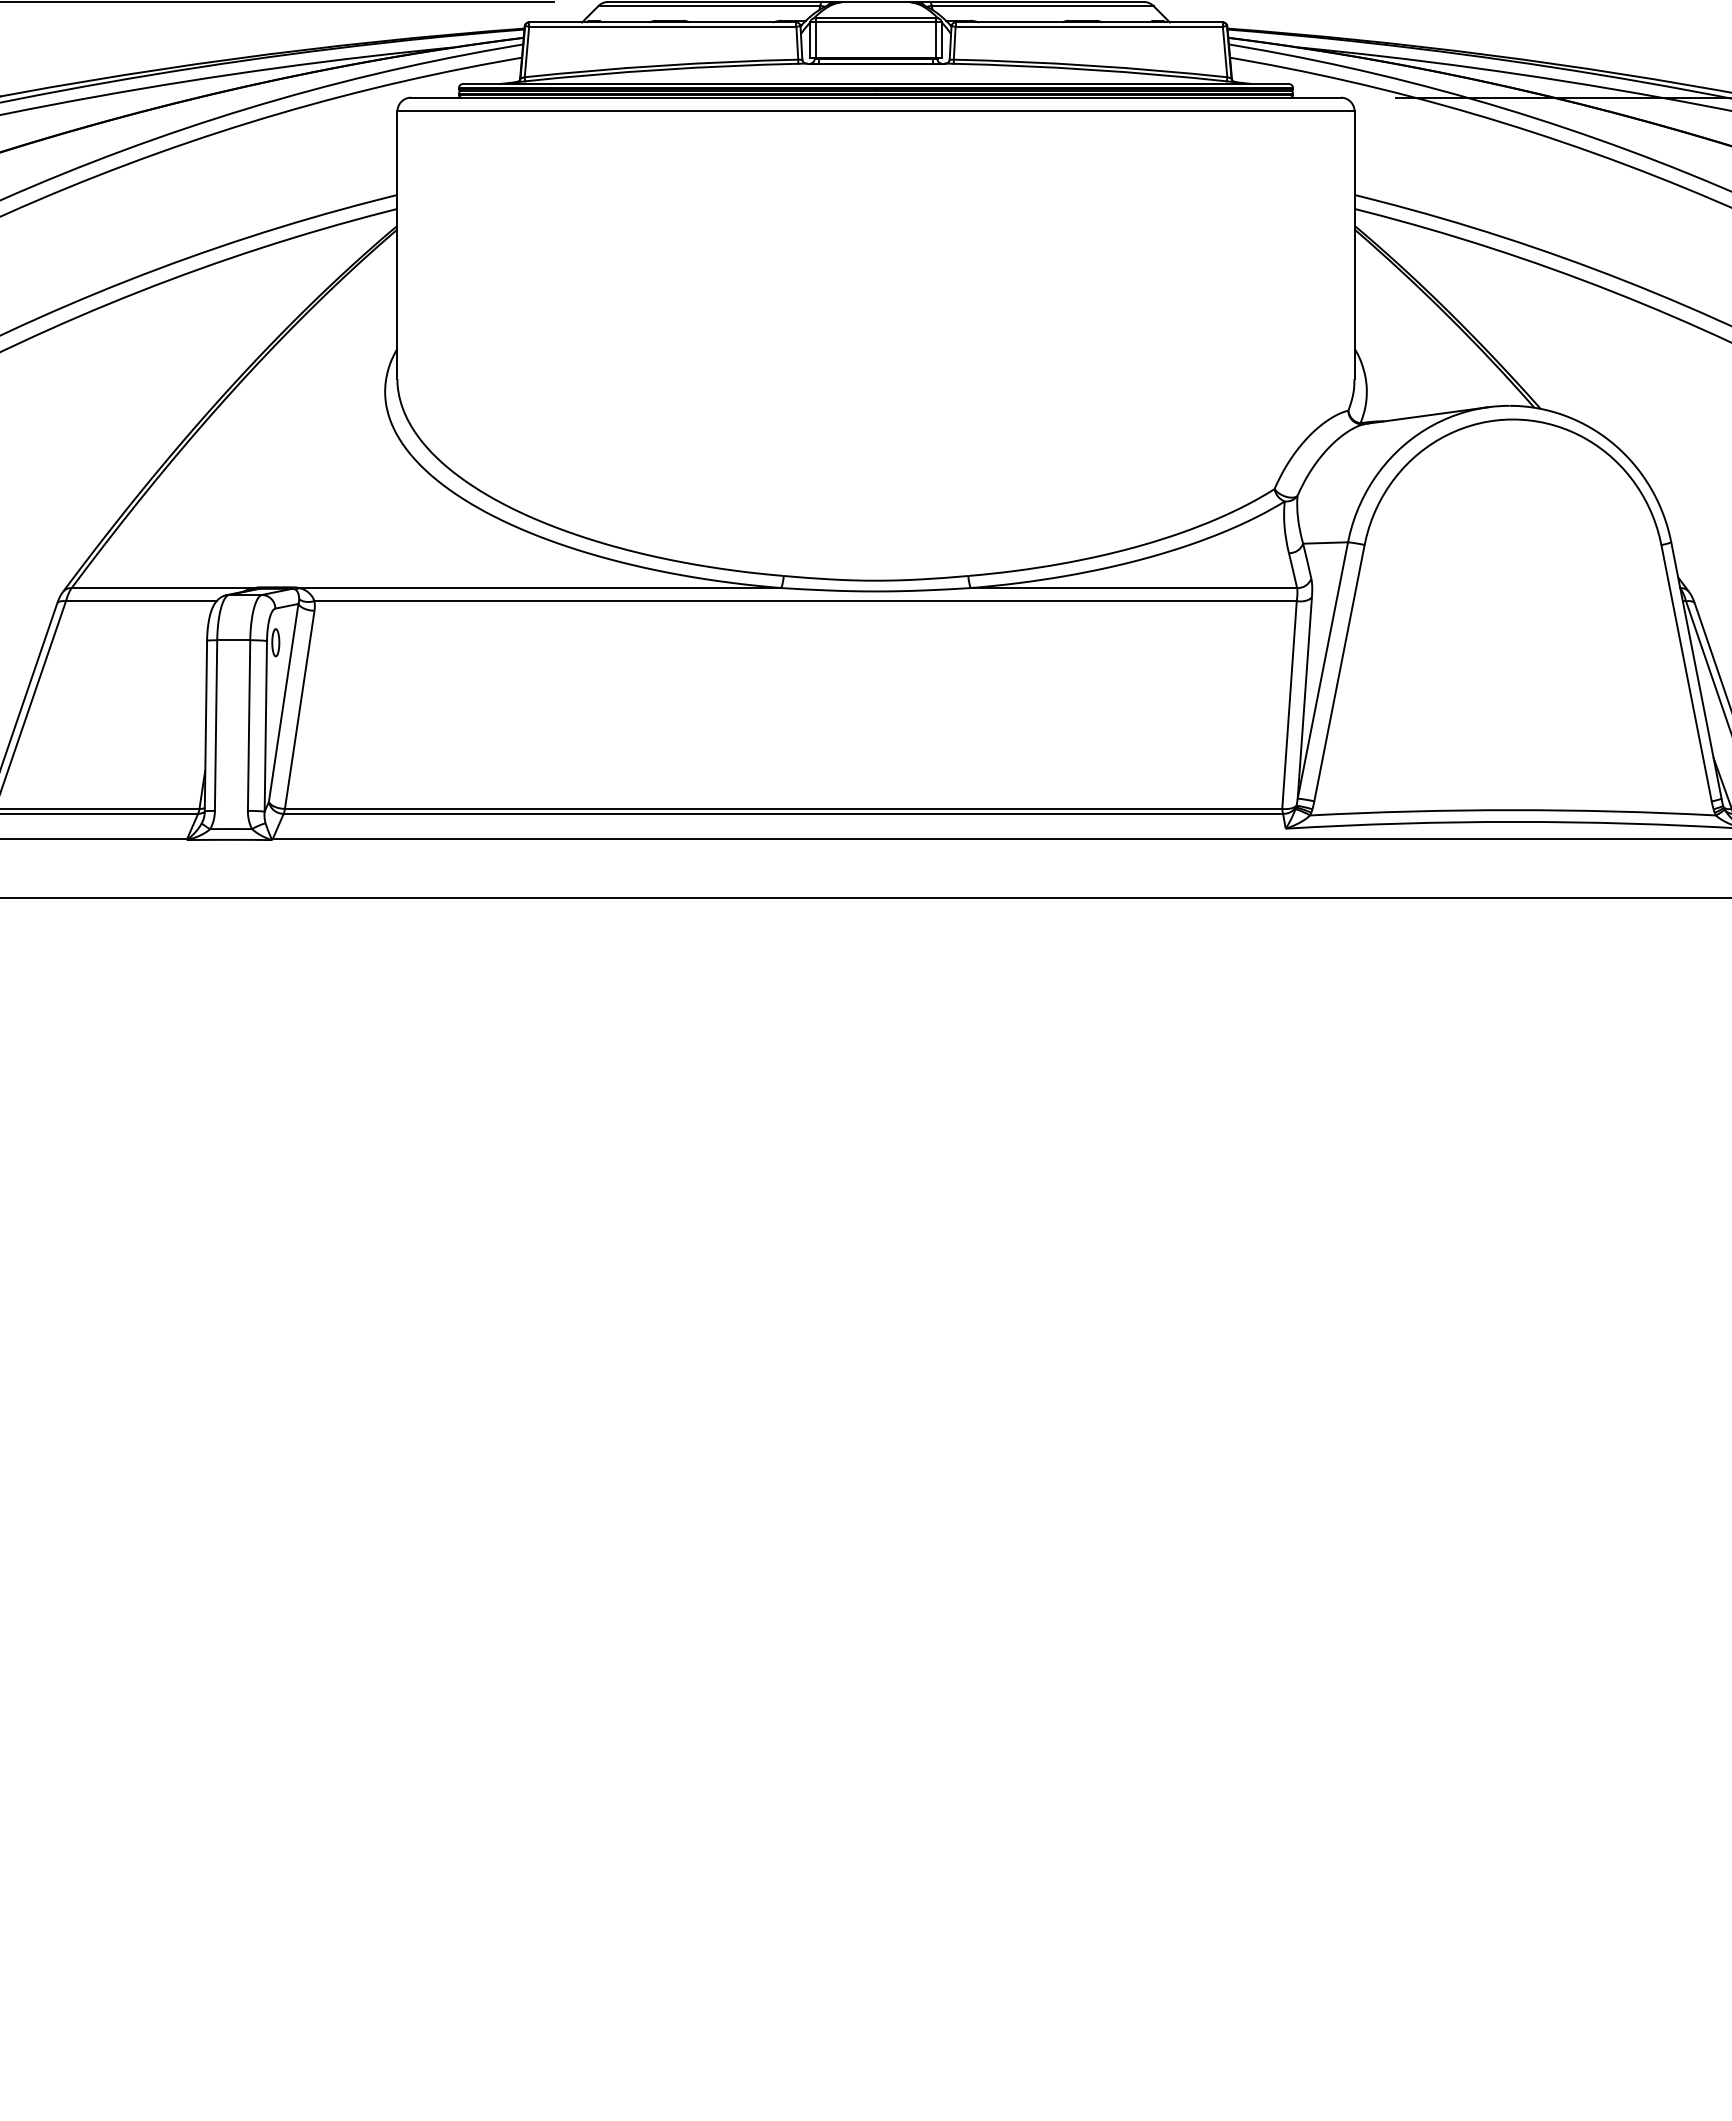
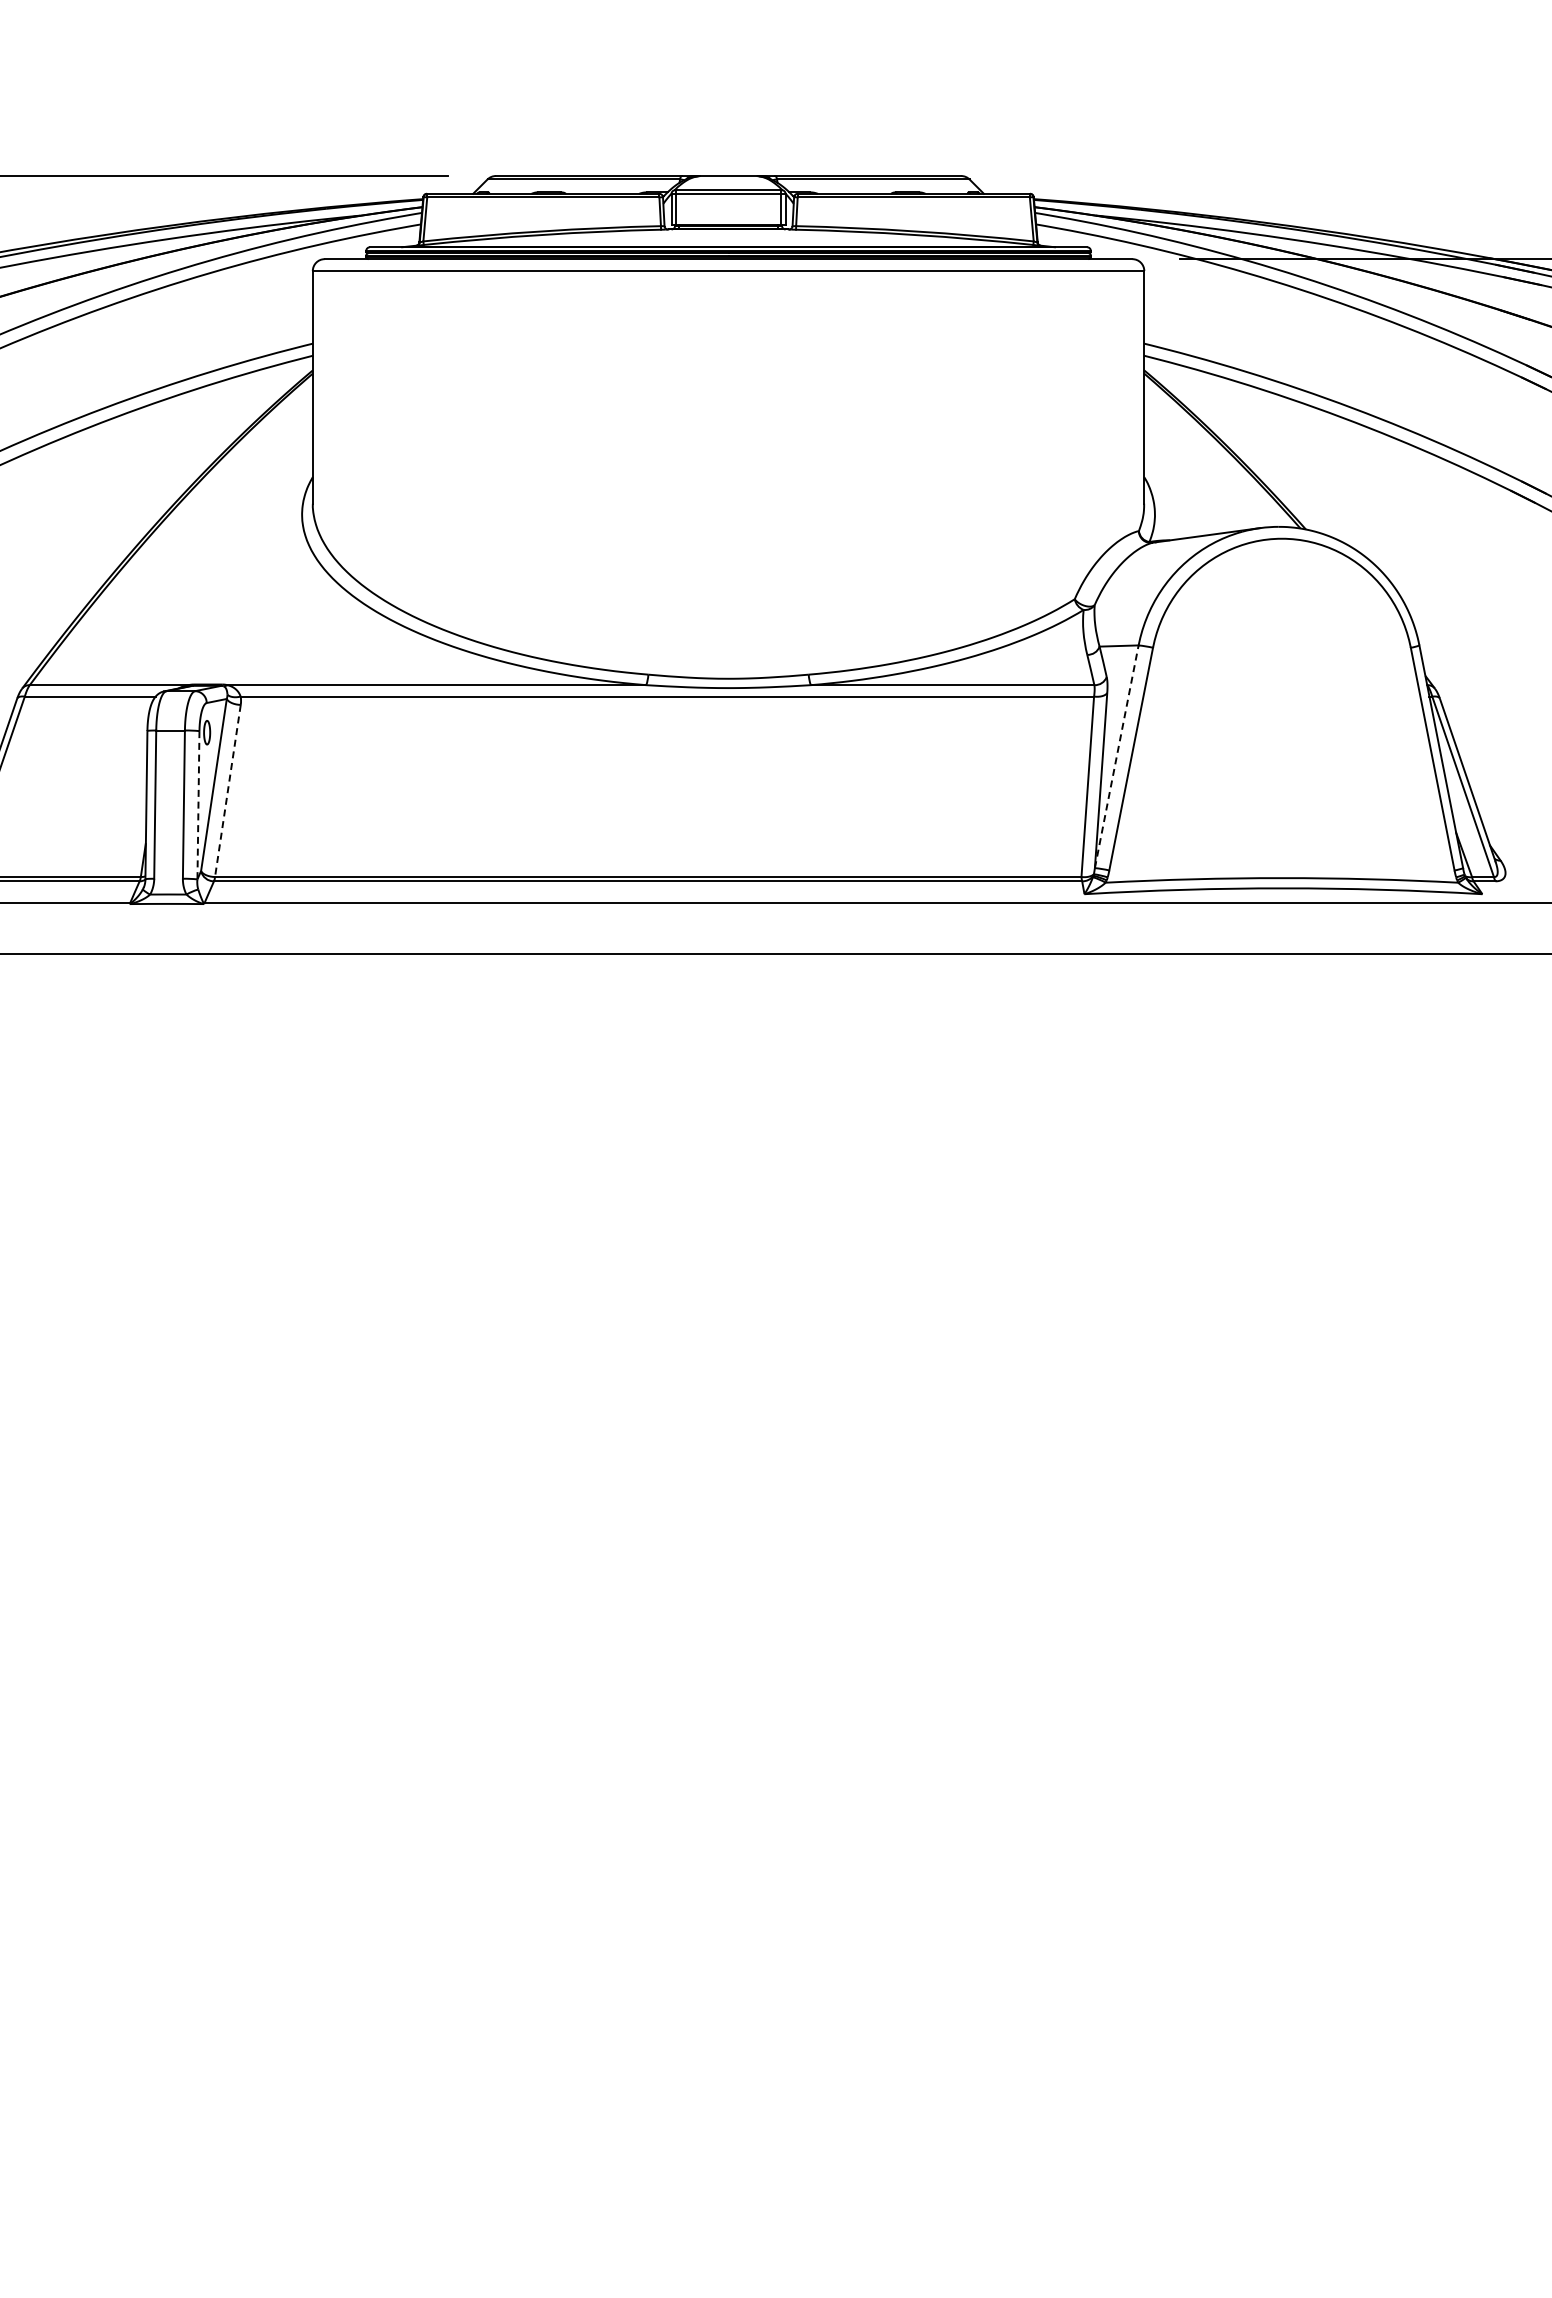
line: (1322, 670) -> (1116, 756), solid -> dashed
line: (299, 710) -> (227, 791), solid -> dashed
line: (265, 726) -> (198, 805), solid -> dashed

